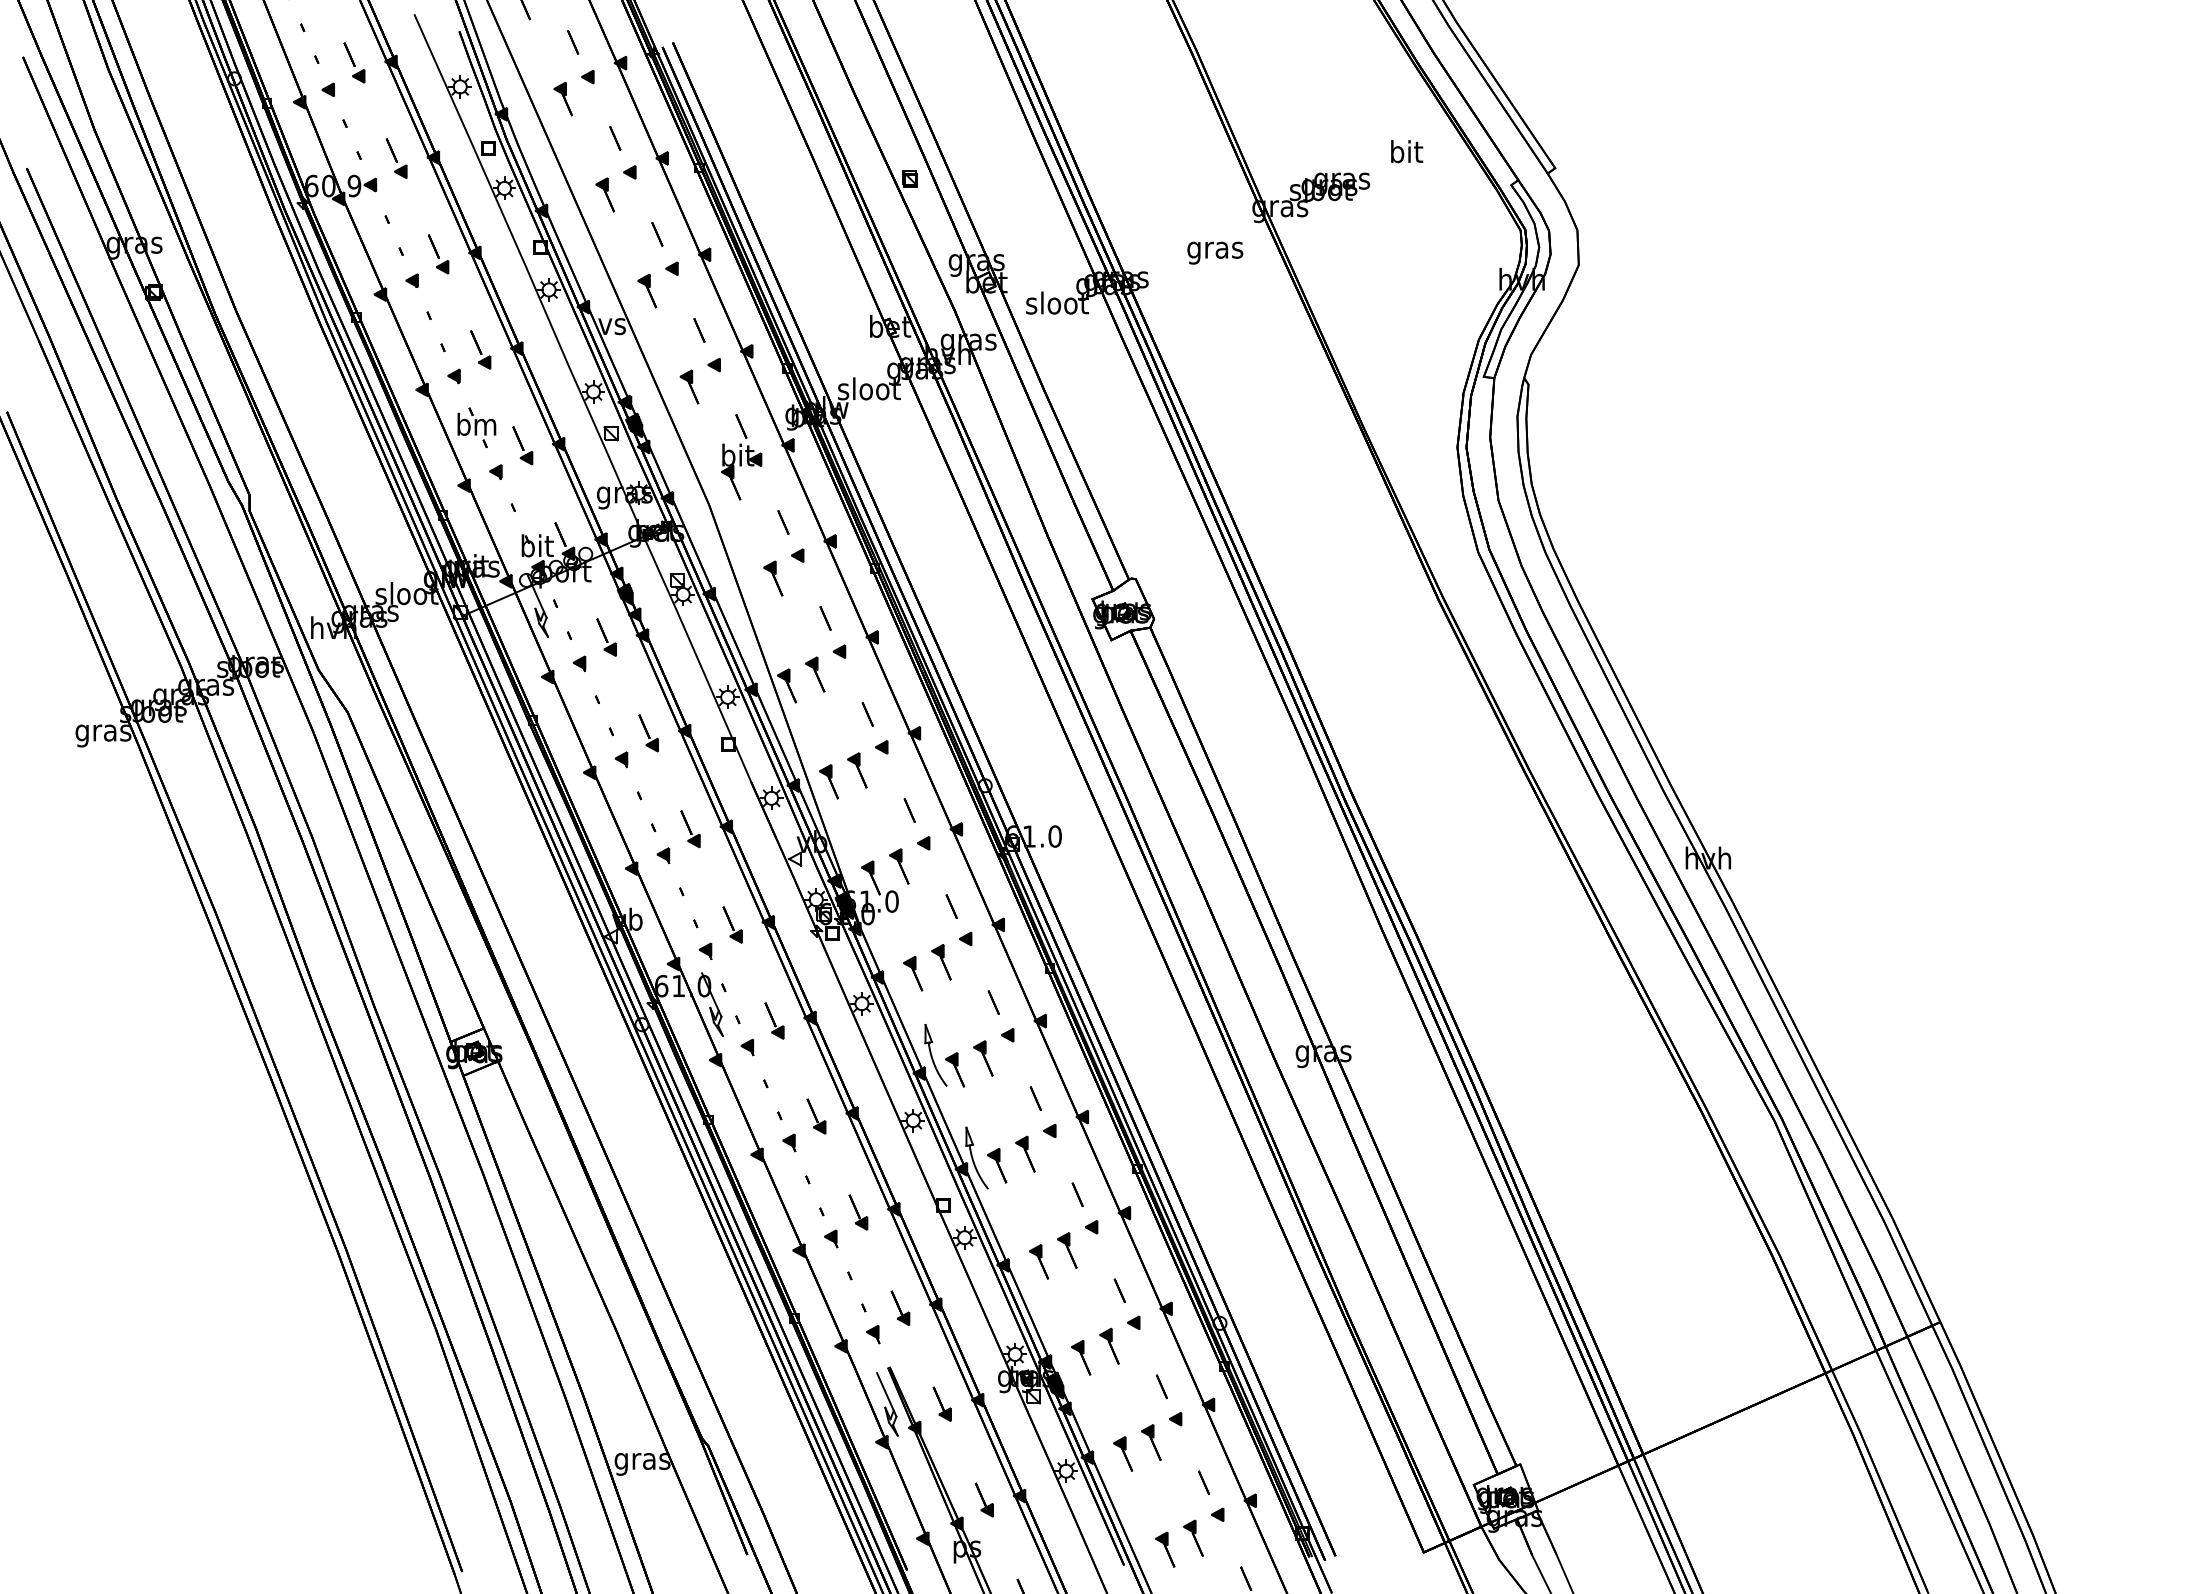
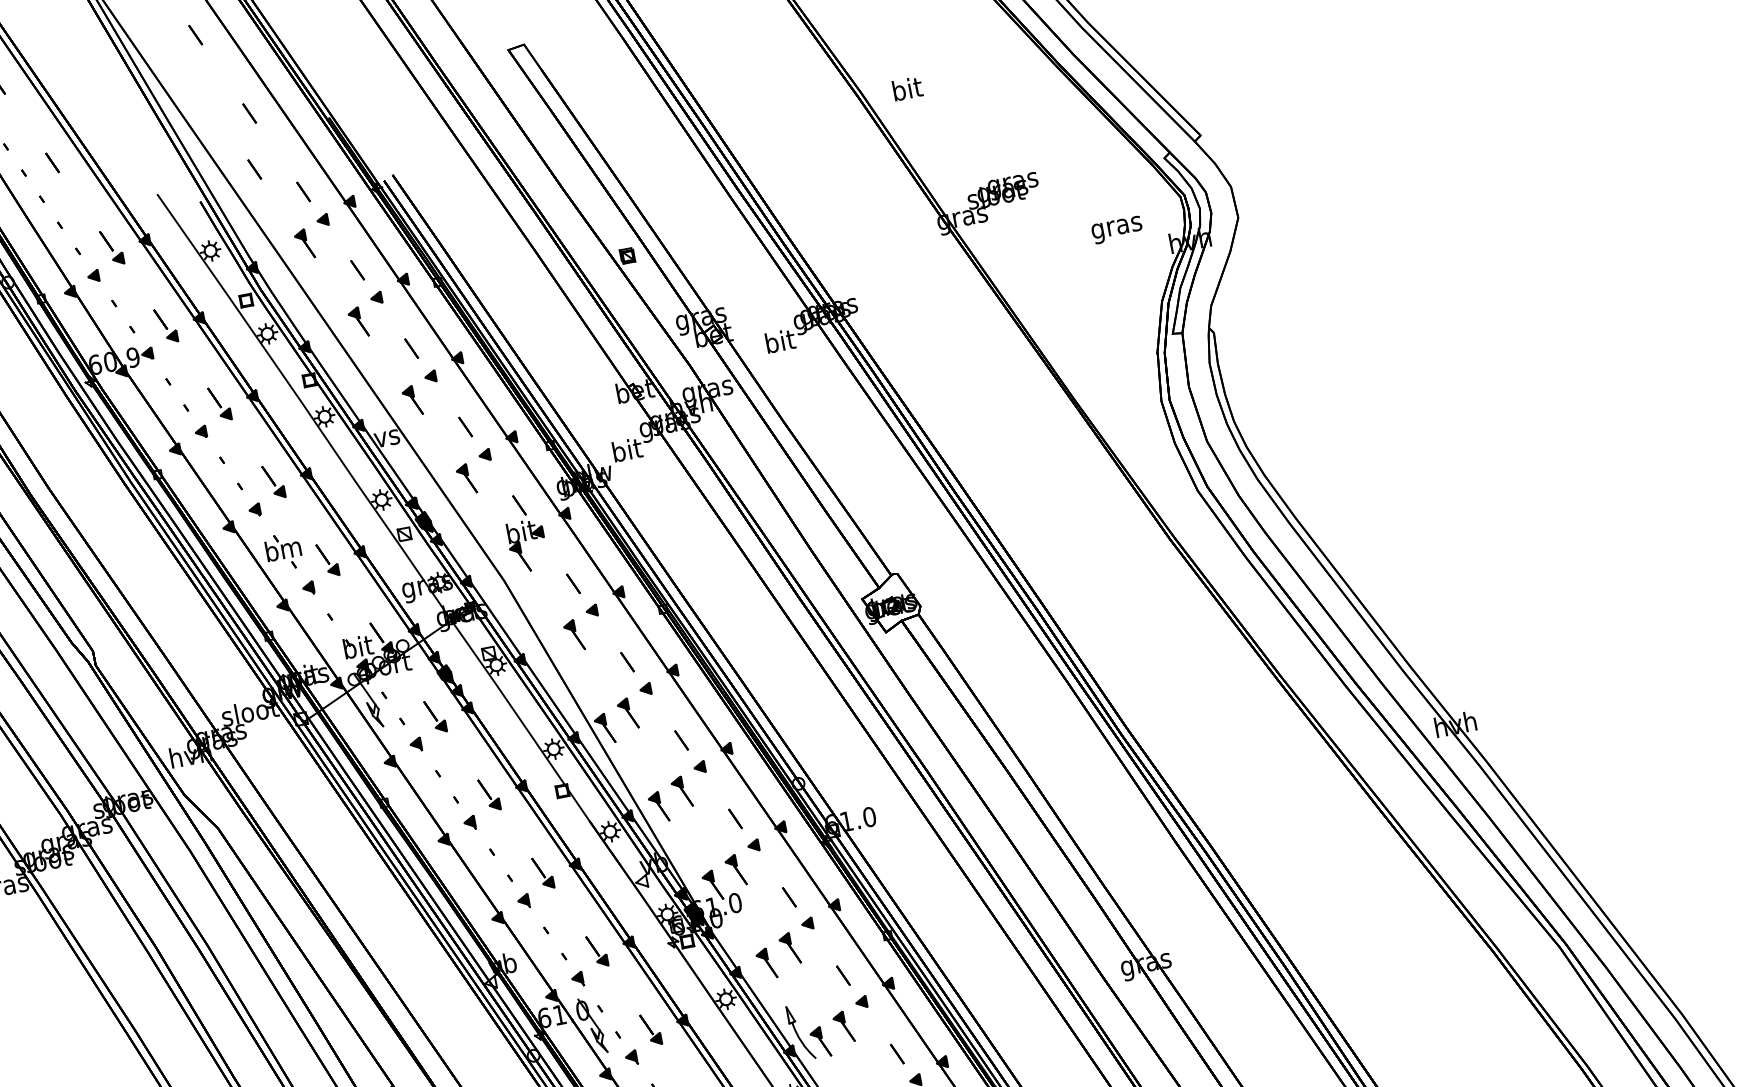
text: (1407, 151) -> (908, 88), moved
text: (1215, 252) -> (1117, 229), moved
text: (1057, 302) -> (780, 340), sloot -> bit
text: (869, 388) -> (627, 449), sloot -> bit

